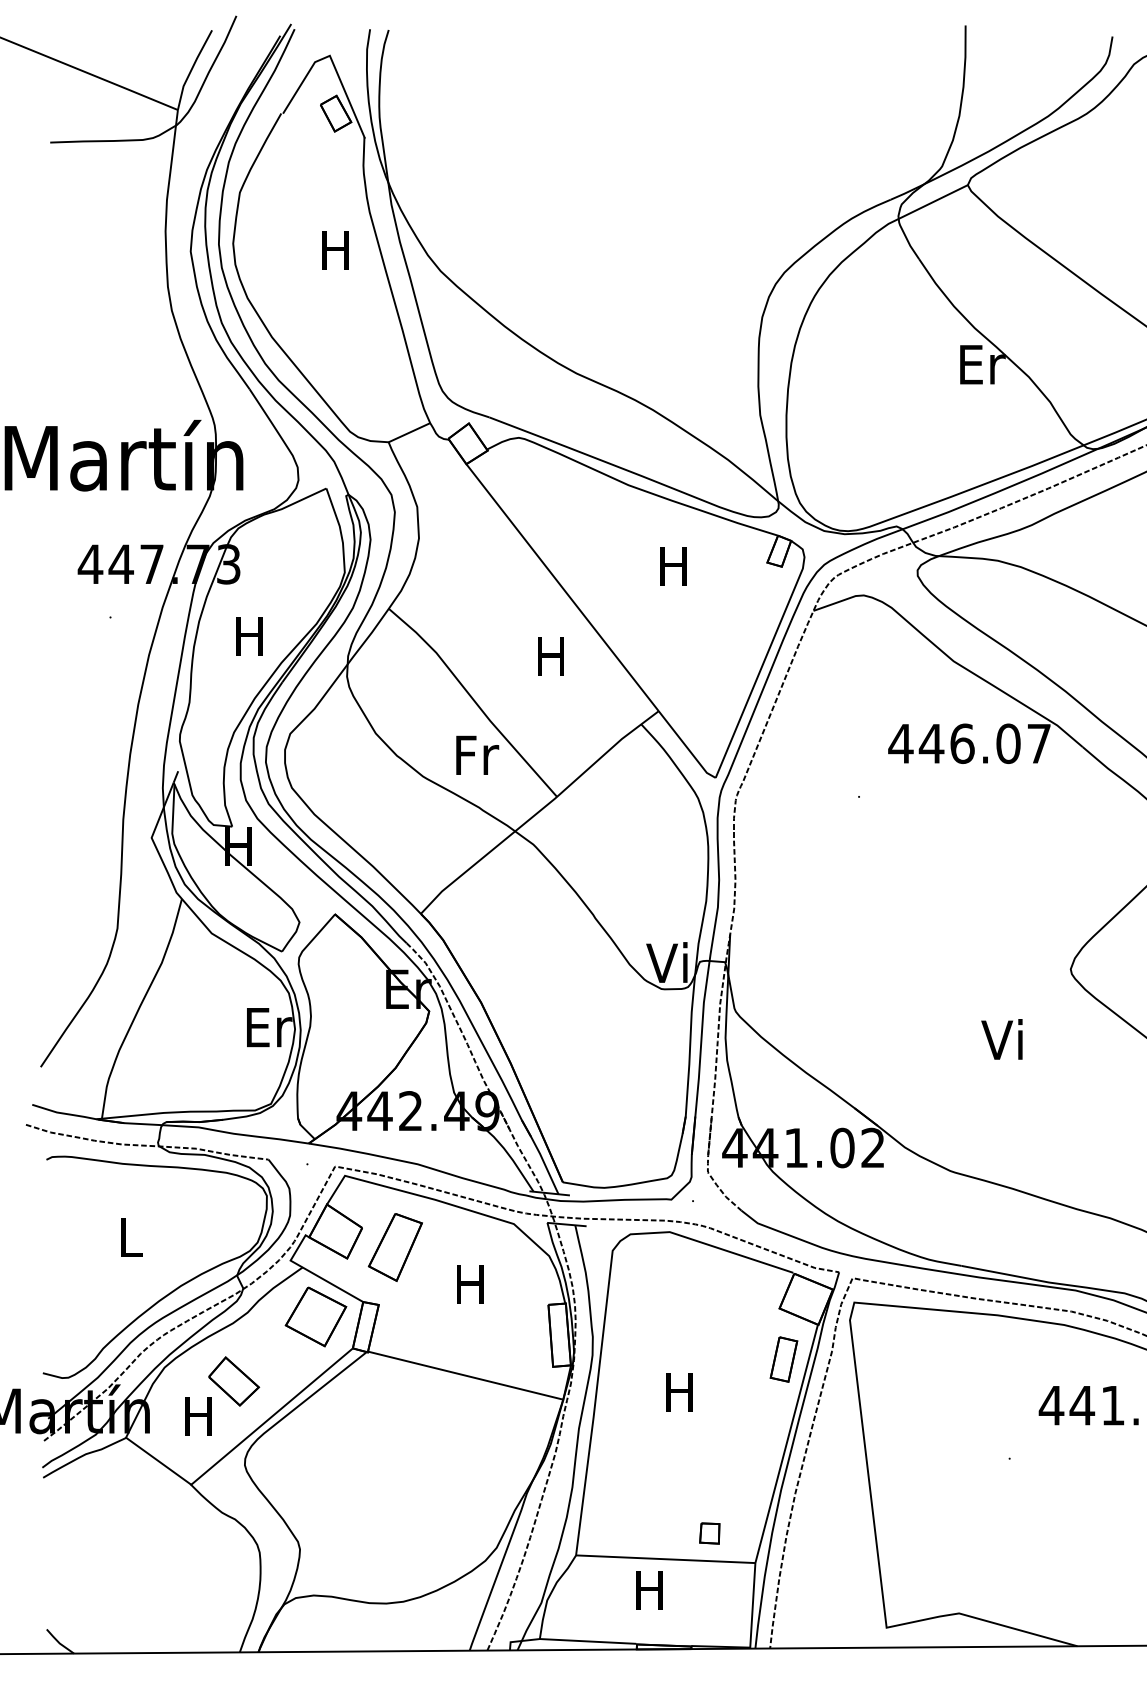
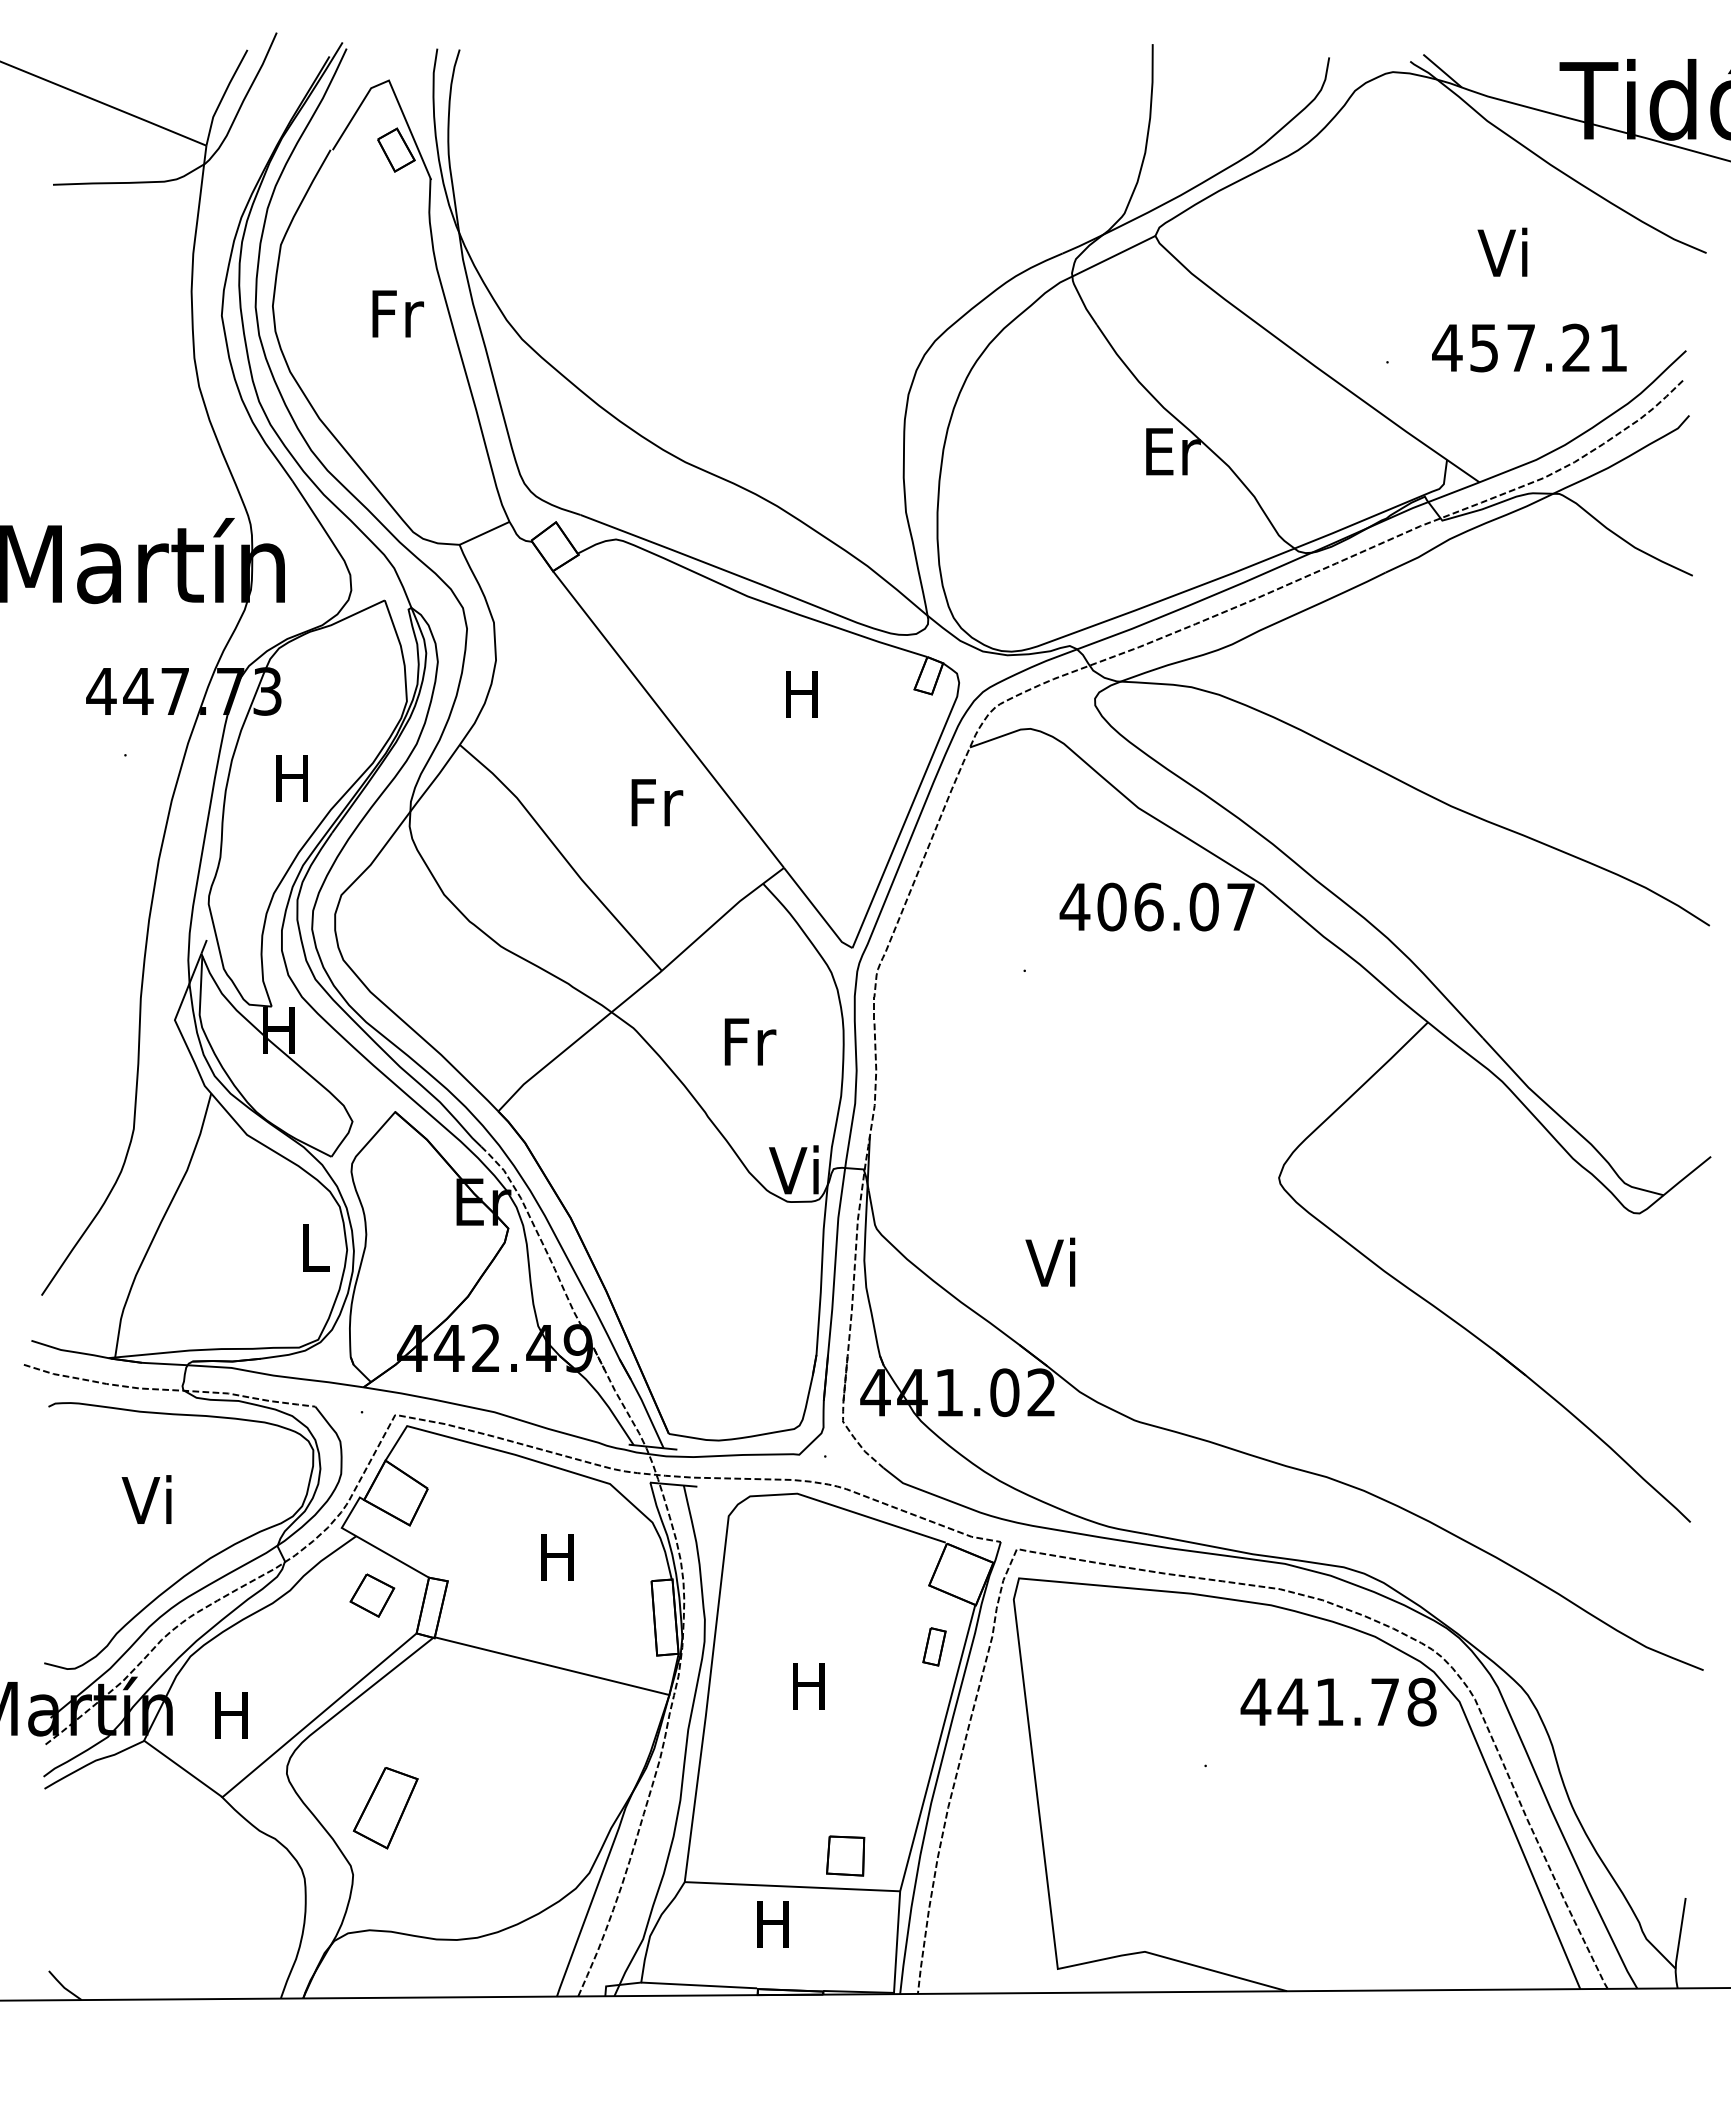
text: (337, 249) -> (398, 313), H -> Fr
text: (553, 656) -> (657, 802), H -> Fr
text: (931, 743) -> (1111, 906), 446.07 -> 406.07
text: (477, 754) -> (750, 1041), moved
text: (269, 1027) -> (316, 1247), Er -> L
text: (1002, 1038) -> (1050, 1261), moved
text: (128, 1236) -> (146, 1499), L -> Vi
part: (395, 1247) -> (385, 1808), moved
part: (316, 1316) -> (372, 1595), size x0.6
part: (783, 1359) -> (934, 1646), size x0.7
part: (233, 1381) -> (273, 1673), removed
part: (709, 1533) -> (844, 1855), size x1.6

